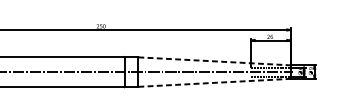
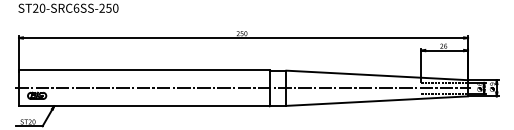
line: (214, 61) -> (377, 75), dashed -> solid
line: (214, 83) -> (377, 101), dashed -> solid

